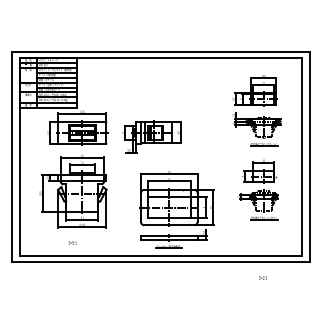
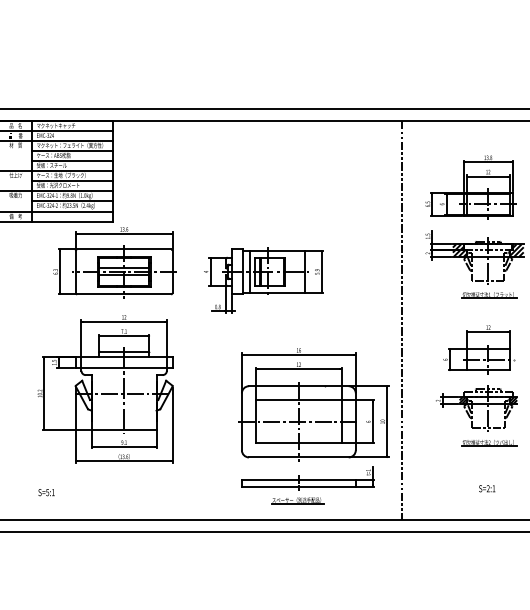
line: (220, 156) -> (401, 319), added
text: (72, 242) -> (46, 491), moved
text: (262, 277) -> (485, 487), moved

